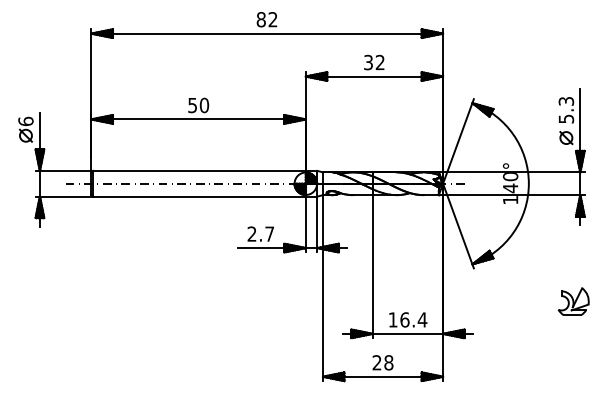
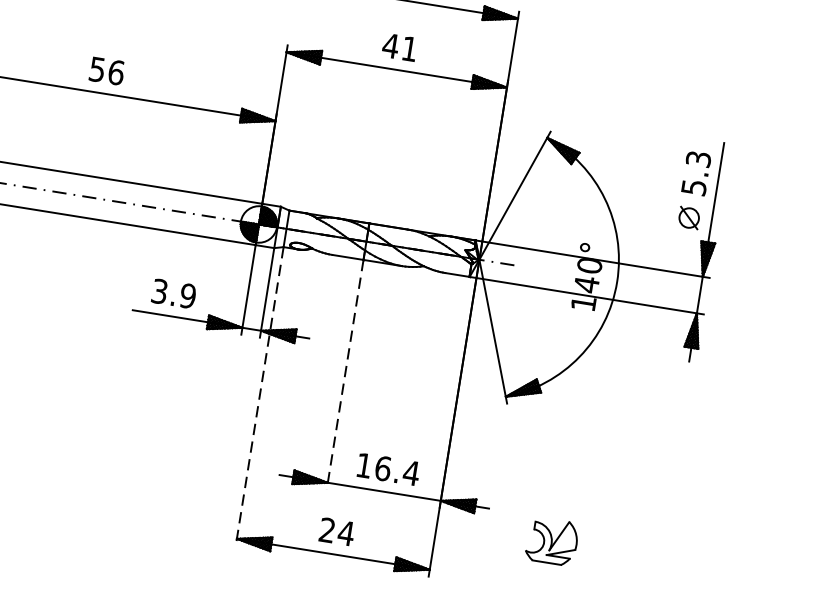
text: (373, 62) -> (398, 47), 32 -> 41
text: (204, 104) -> (116, 71), 50 -> 56
text: (260, 233) -> (173, 292), 2.7 -> 3.9
line: (372, 266) -> (344, 374), solid -> dashed
line: (322, 288) -> (258, 396), solid -> dashed
part: (573, 301) -> (552, 541), moved
text: (388, 362) -> (345, 532), 28 -> 24

